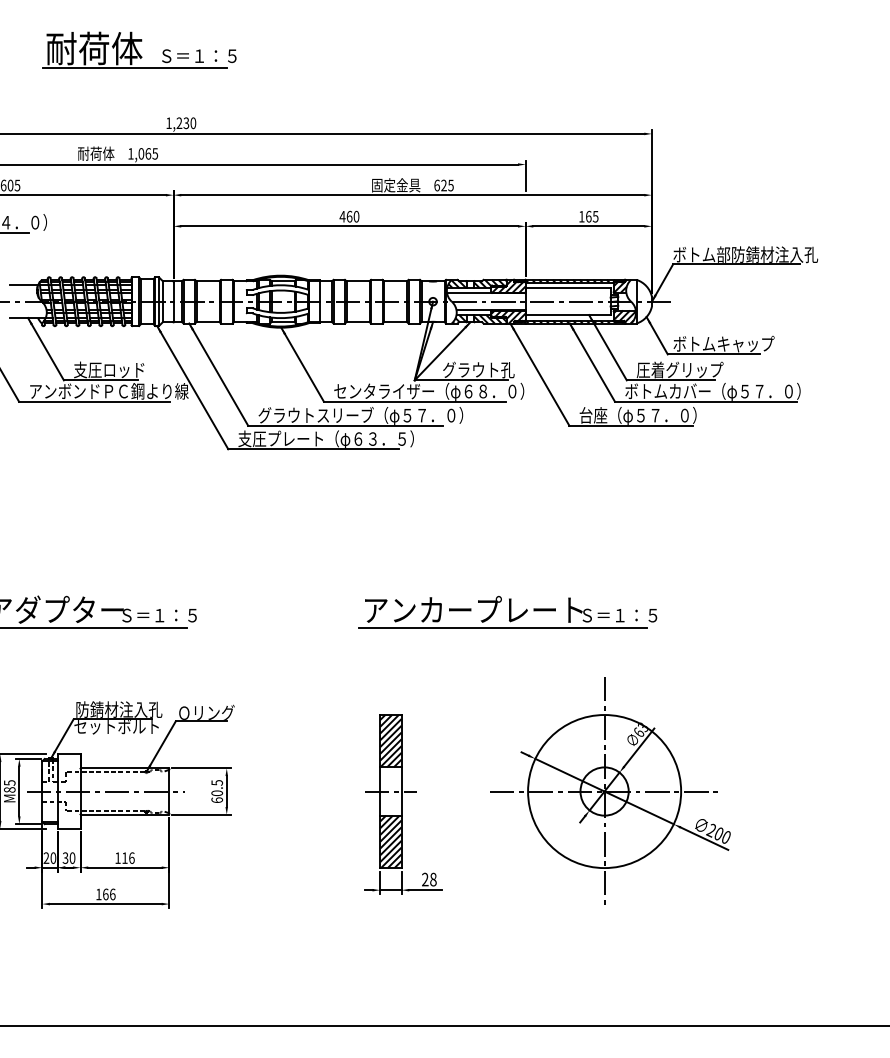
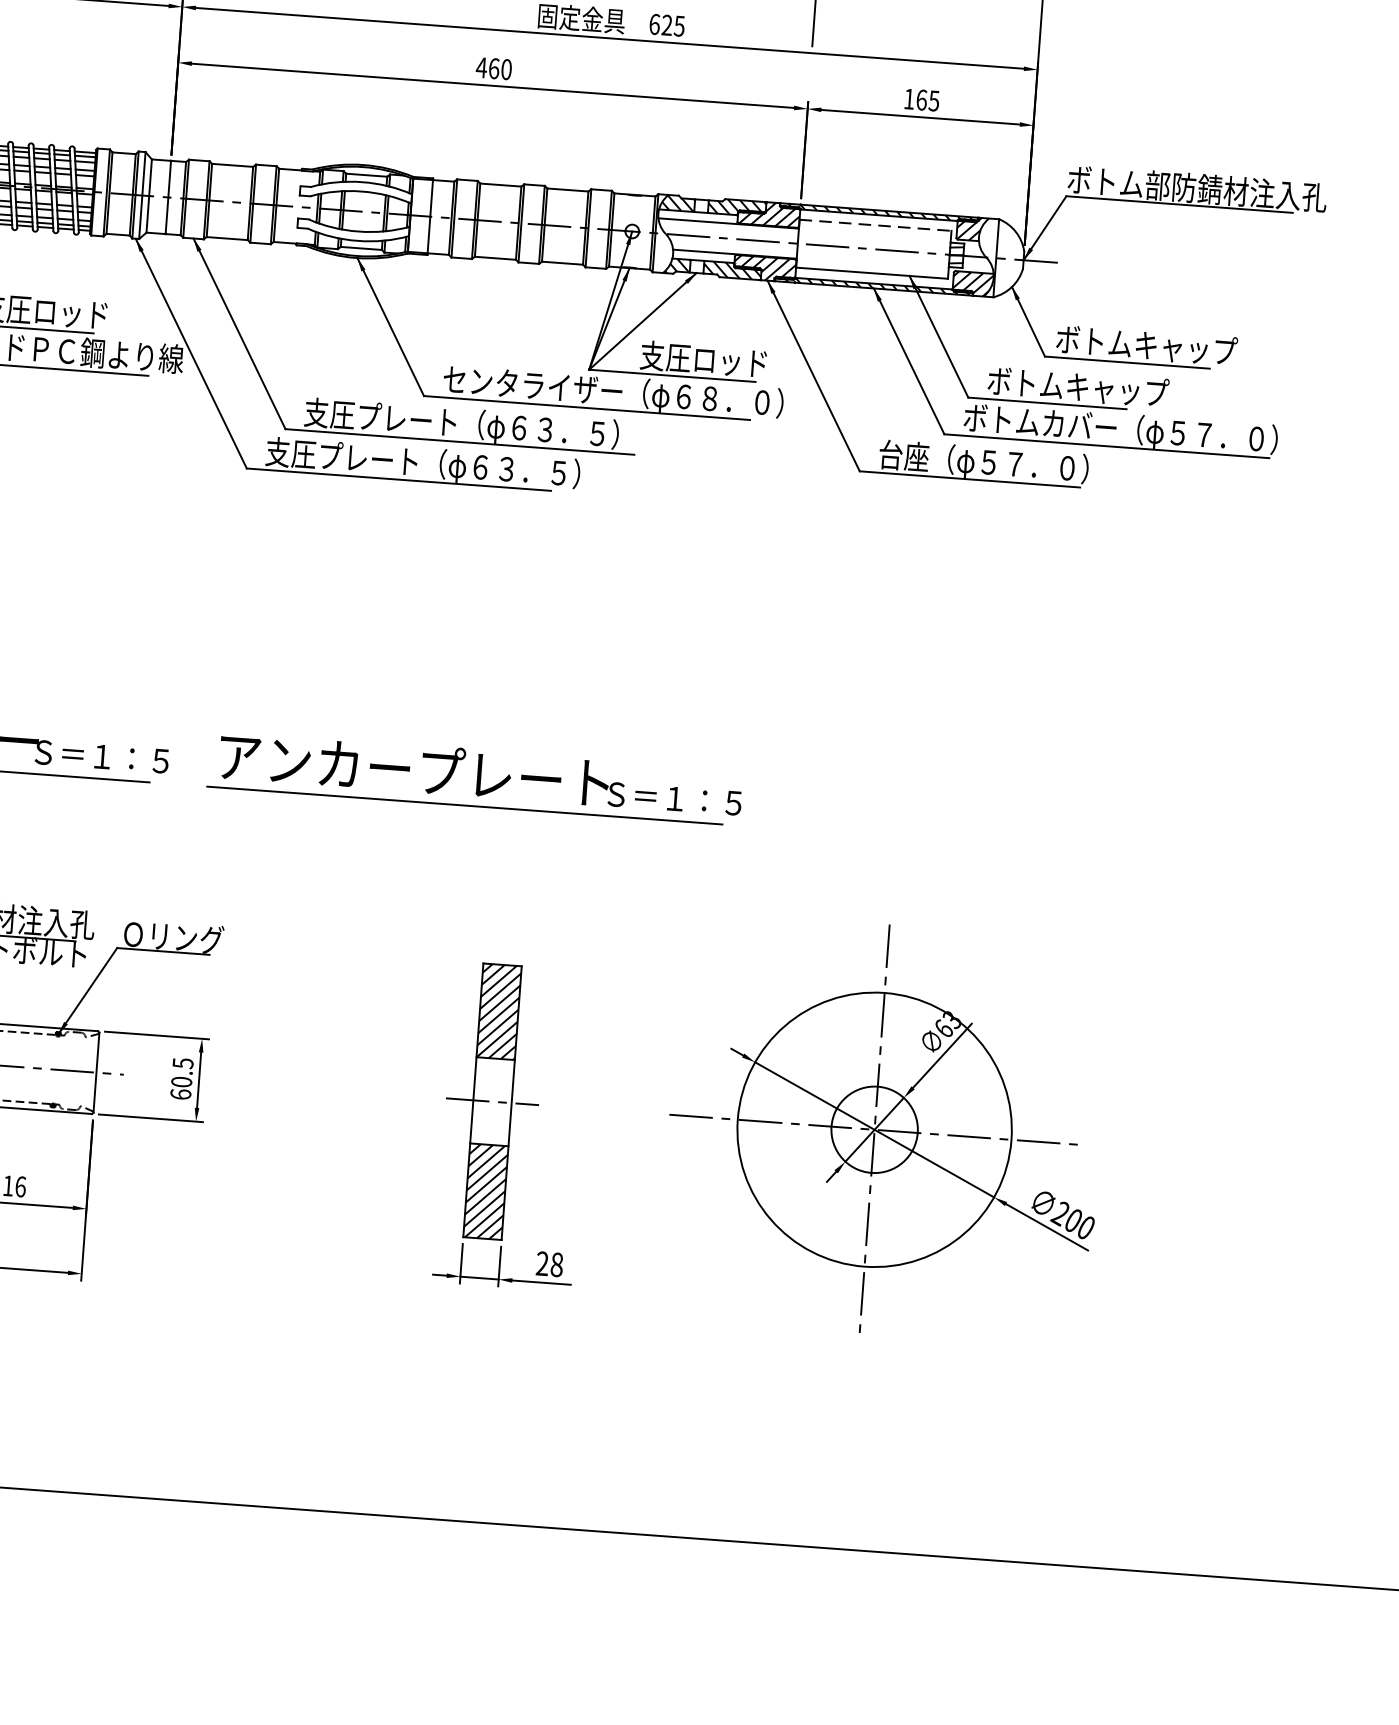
line: (568, 288) -> (876, 225), solid -> dashed
text: (478, 369) -> (704, 358), グラウト孔 -> 支圧ロッド
text: (687, 369) -> (1078, 386), 圧着グリップ -> ボトムキャップ
text: (360, 415) -> (487, 425), グラウトスリーブ（φ５７．０） -> 支圧プレート（φ６３．５）
part: (507, 612) -> (474, 778), moved

